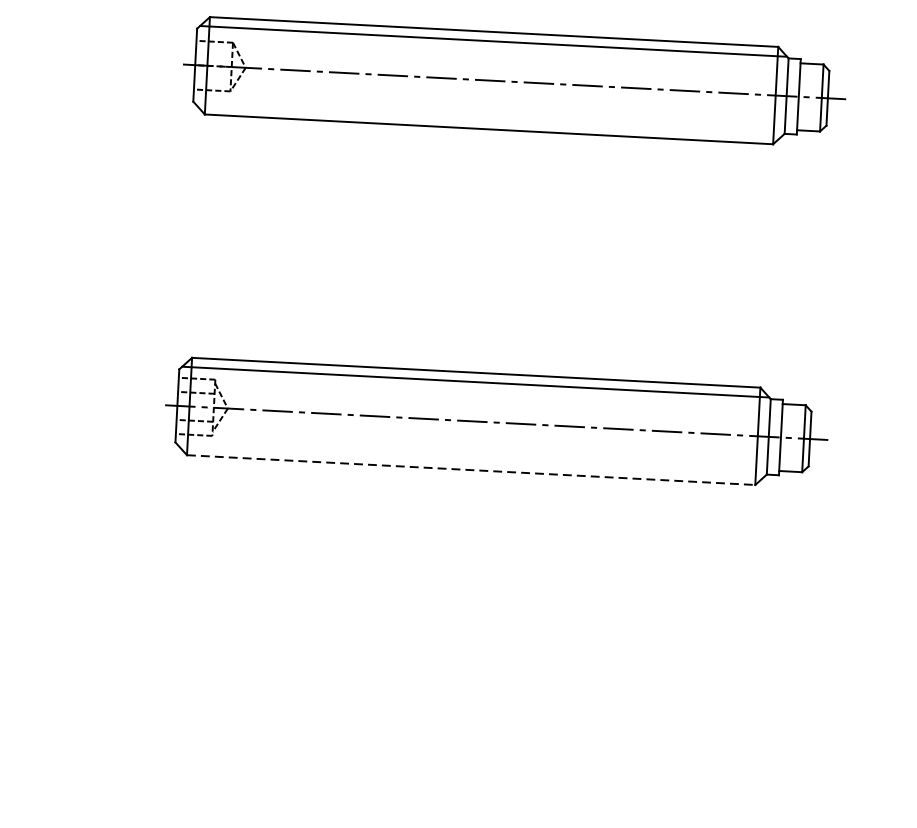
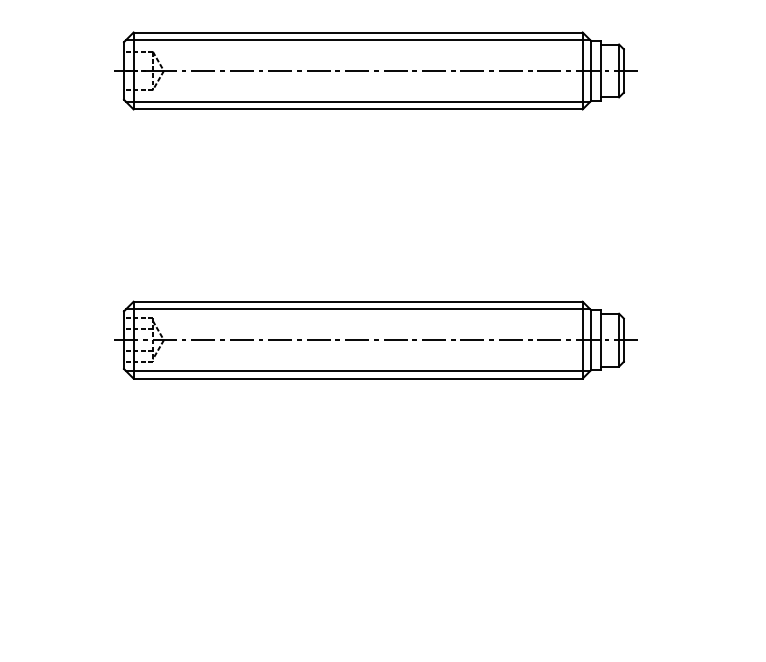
line: (489, 120) -> (358, 102), added
line: (472, 461) -> (358, 371), added
line: (471, 469) -> (358, 378), dashed -> solid

